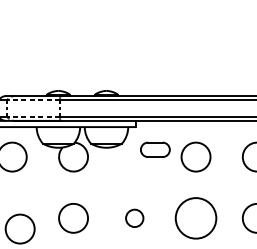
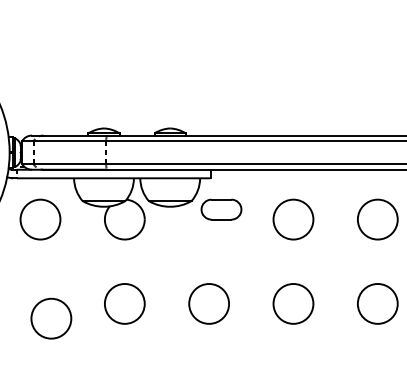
line: (33, 100) -> (69, 141), dashed -> solid
line: (33, 117) -> (69, 164), dashed -> solid
part: (155, 149) -> (221, 209), moved
circle: (134, 218) -> (208, 303), size x1.67
circle: (196, 218) -> (293, 303), size x0.71

